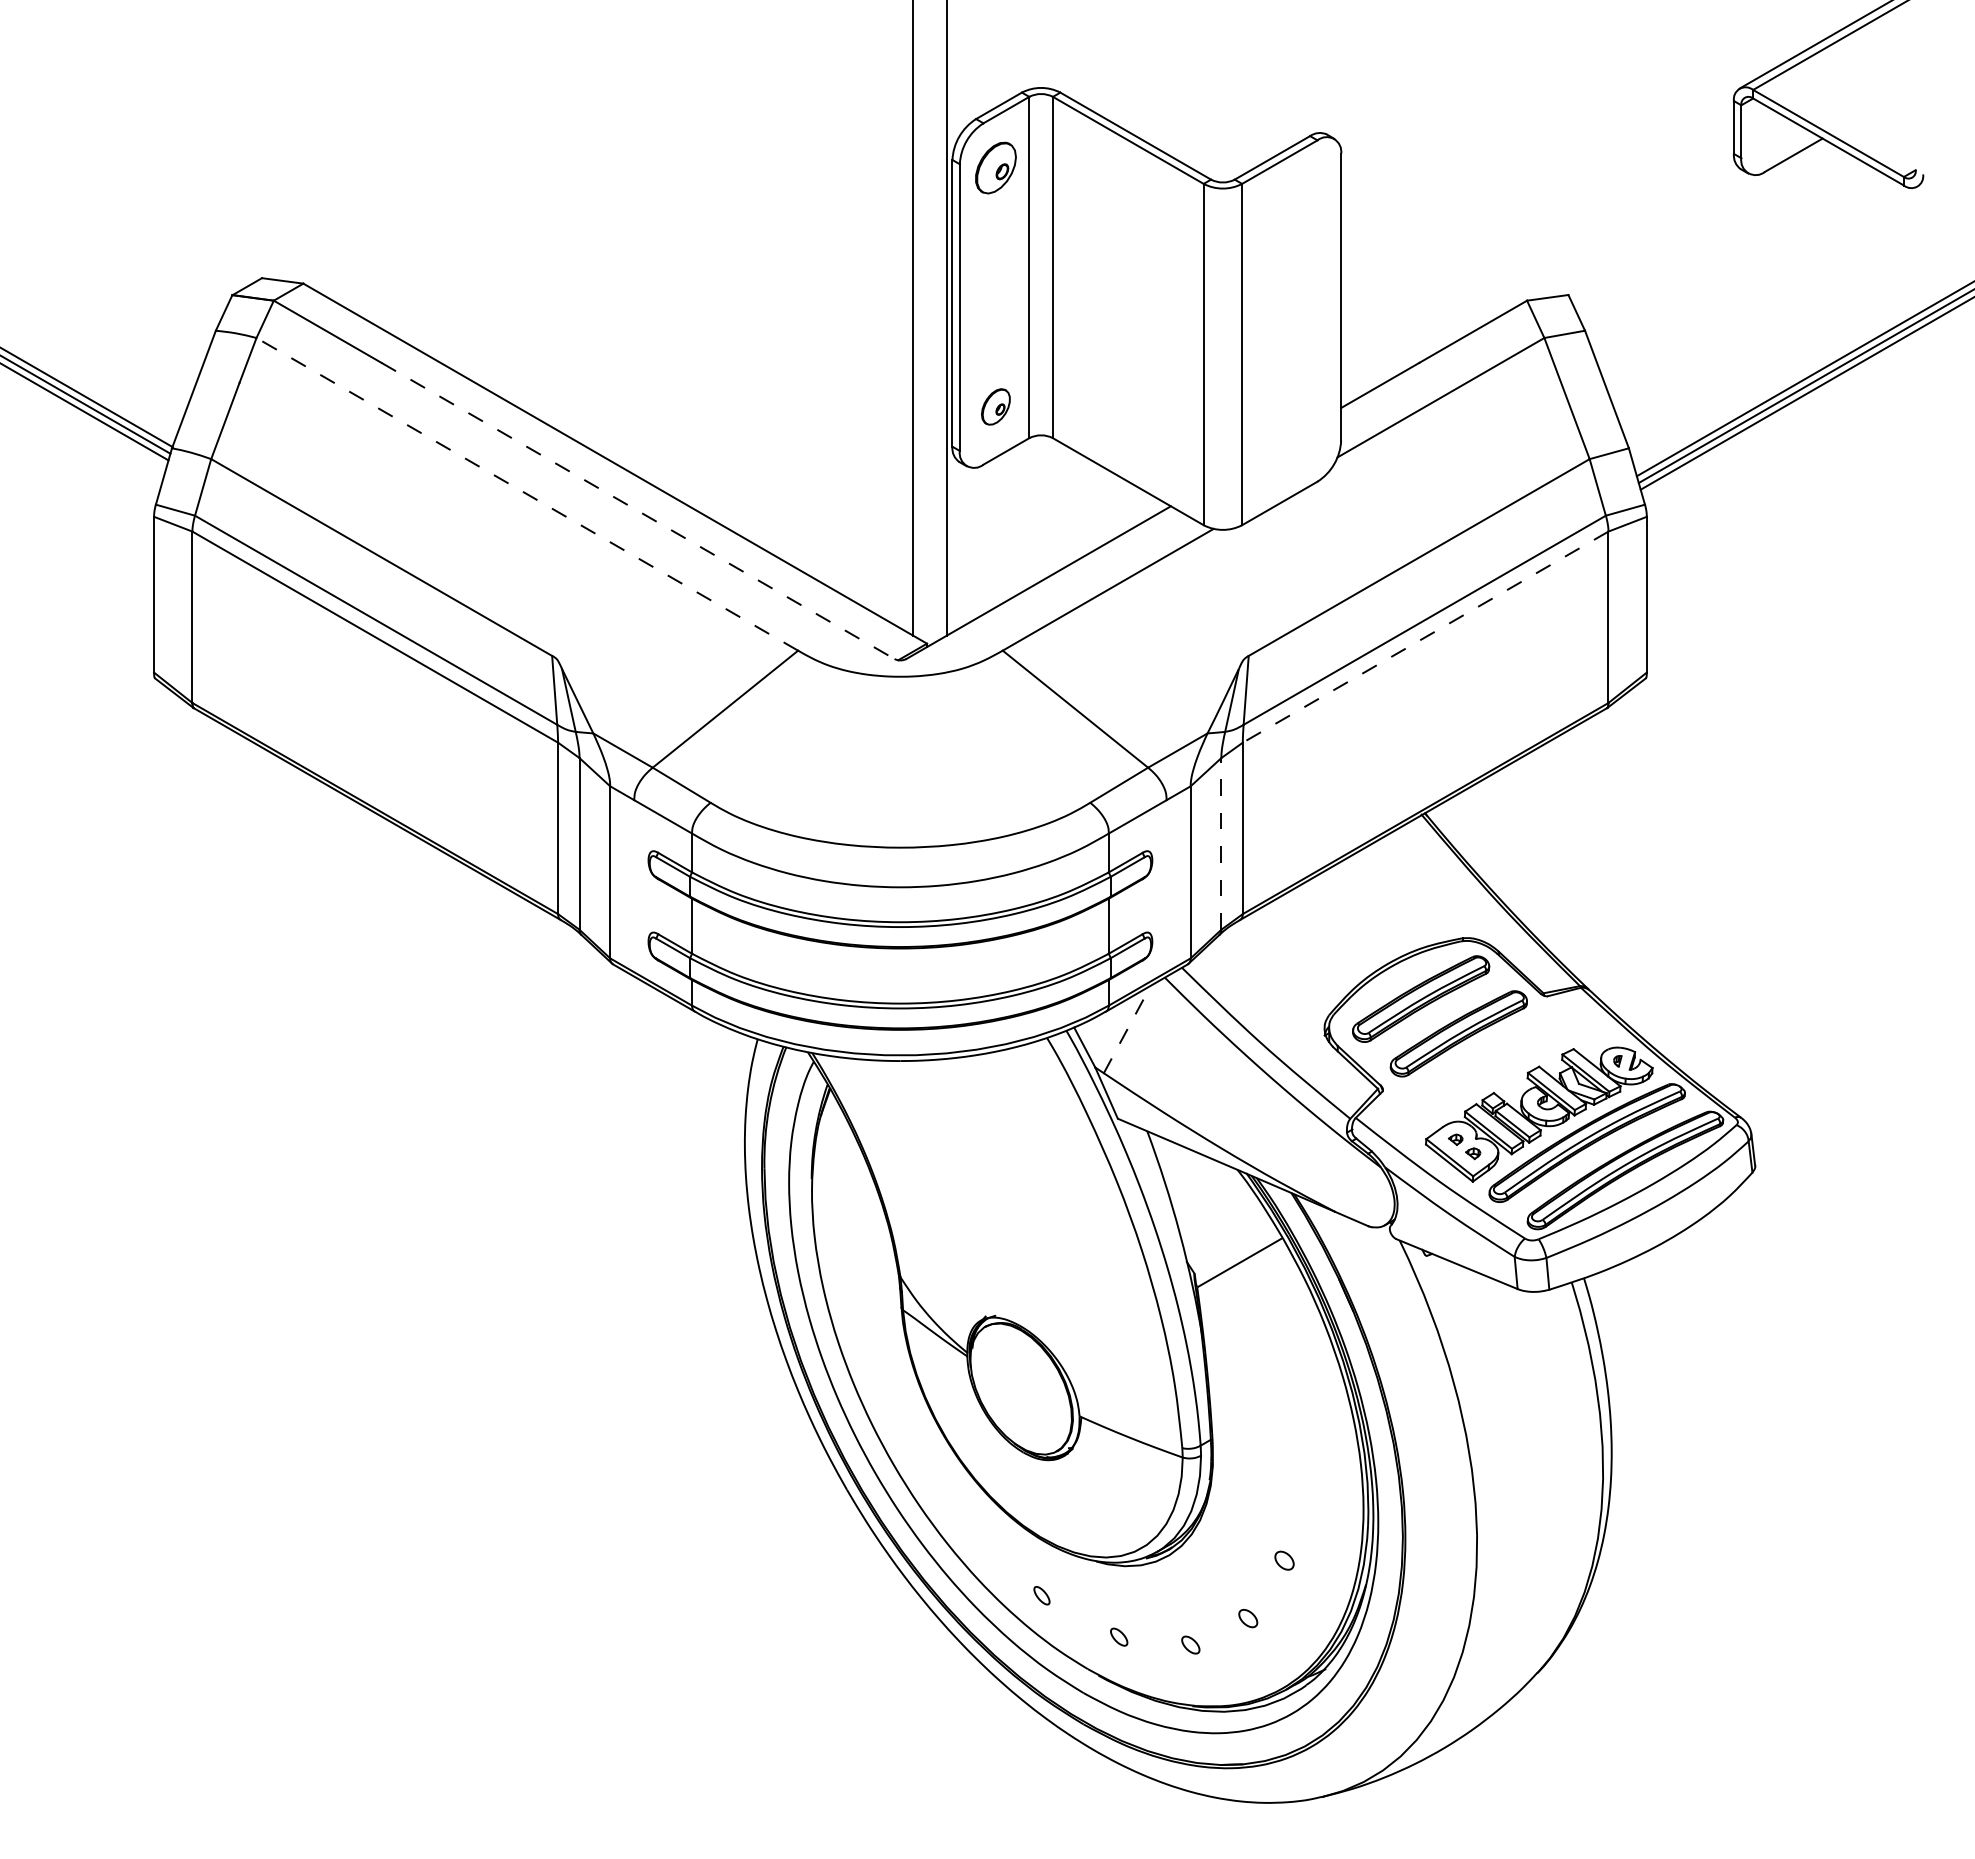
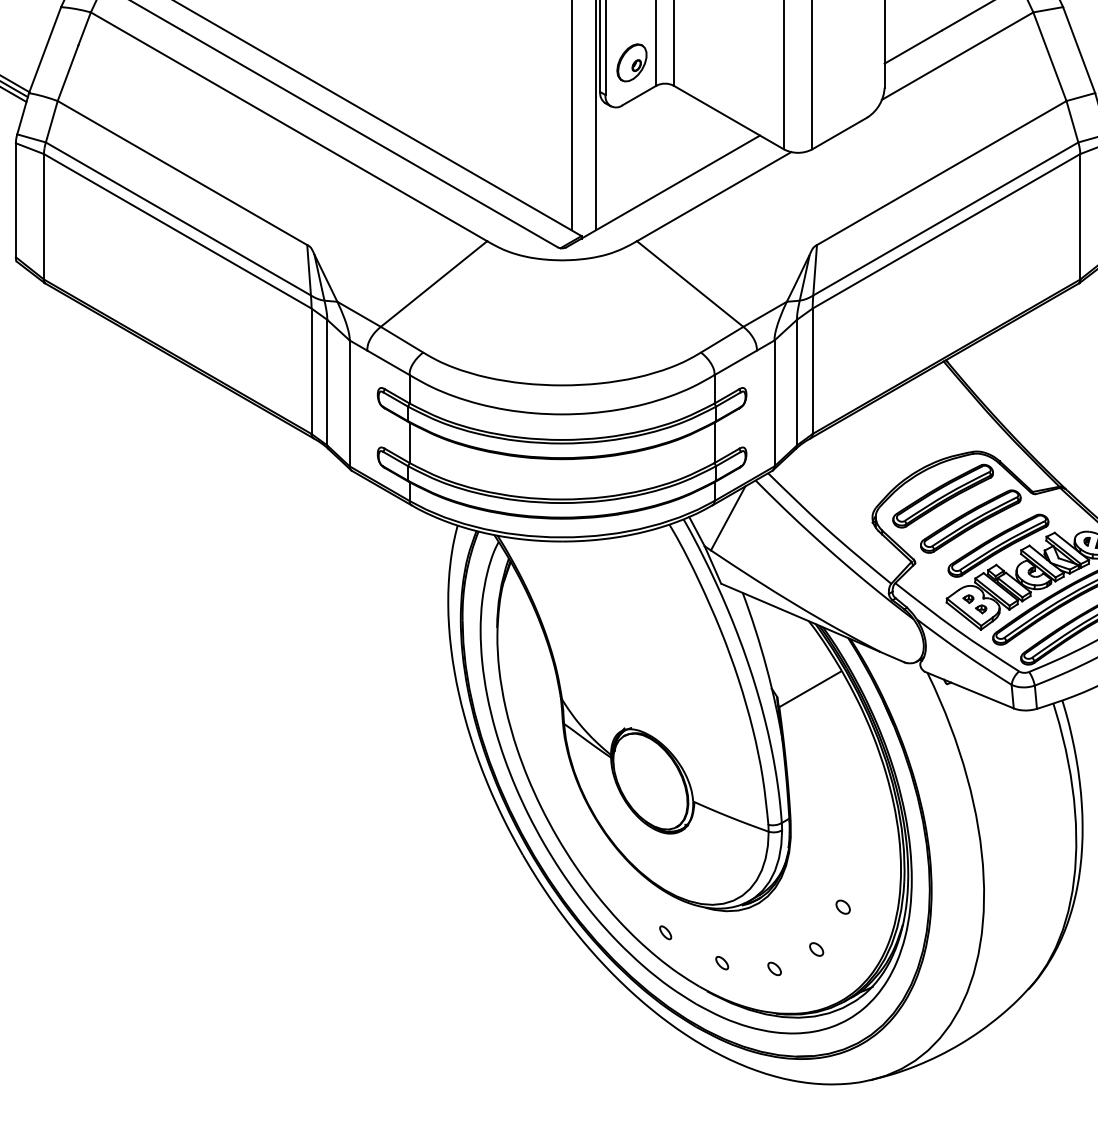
part: (995, 406) -> (631, 62), size x1.43
line: (527, 494) -> (289, 126), dashed -> solid
line: (638, 511) -> (370, 139), dashed -> solid
line: (1425, 637) -> (946, 231), dashed -> solid
line: (1221, 843) -> (797, 382), dashed -> solid
line: (1127, 1029) -> (728, 518), dashed -> solid
part: (1496, 1066) -> (998, 545), added

